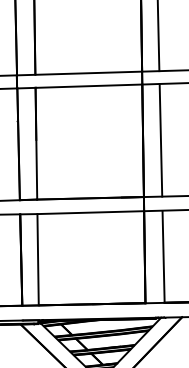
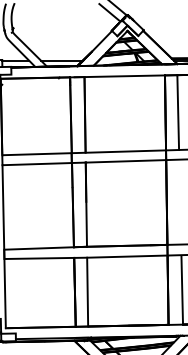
line: (161, 139) -> (180, 201), removed

